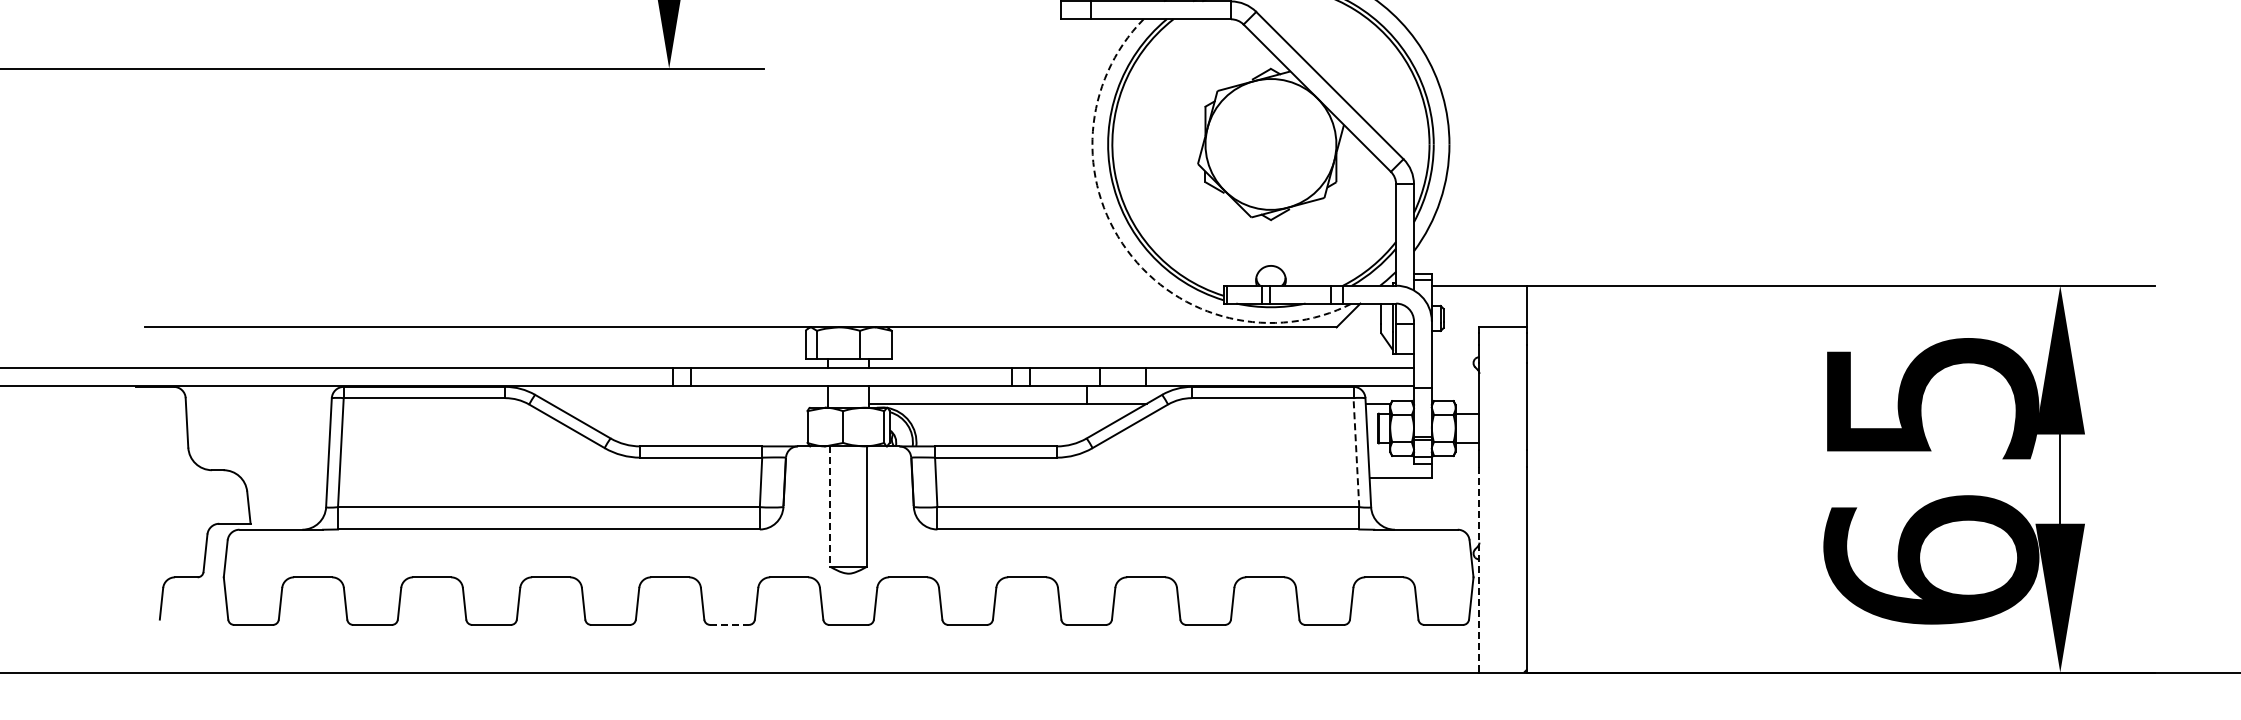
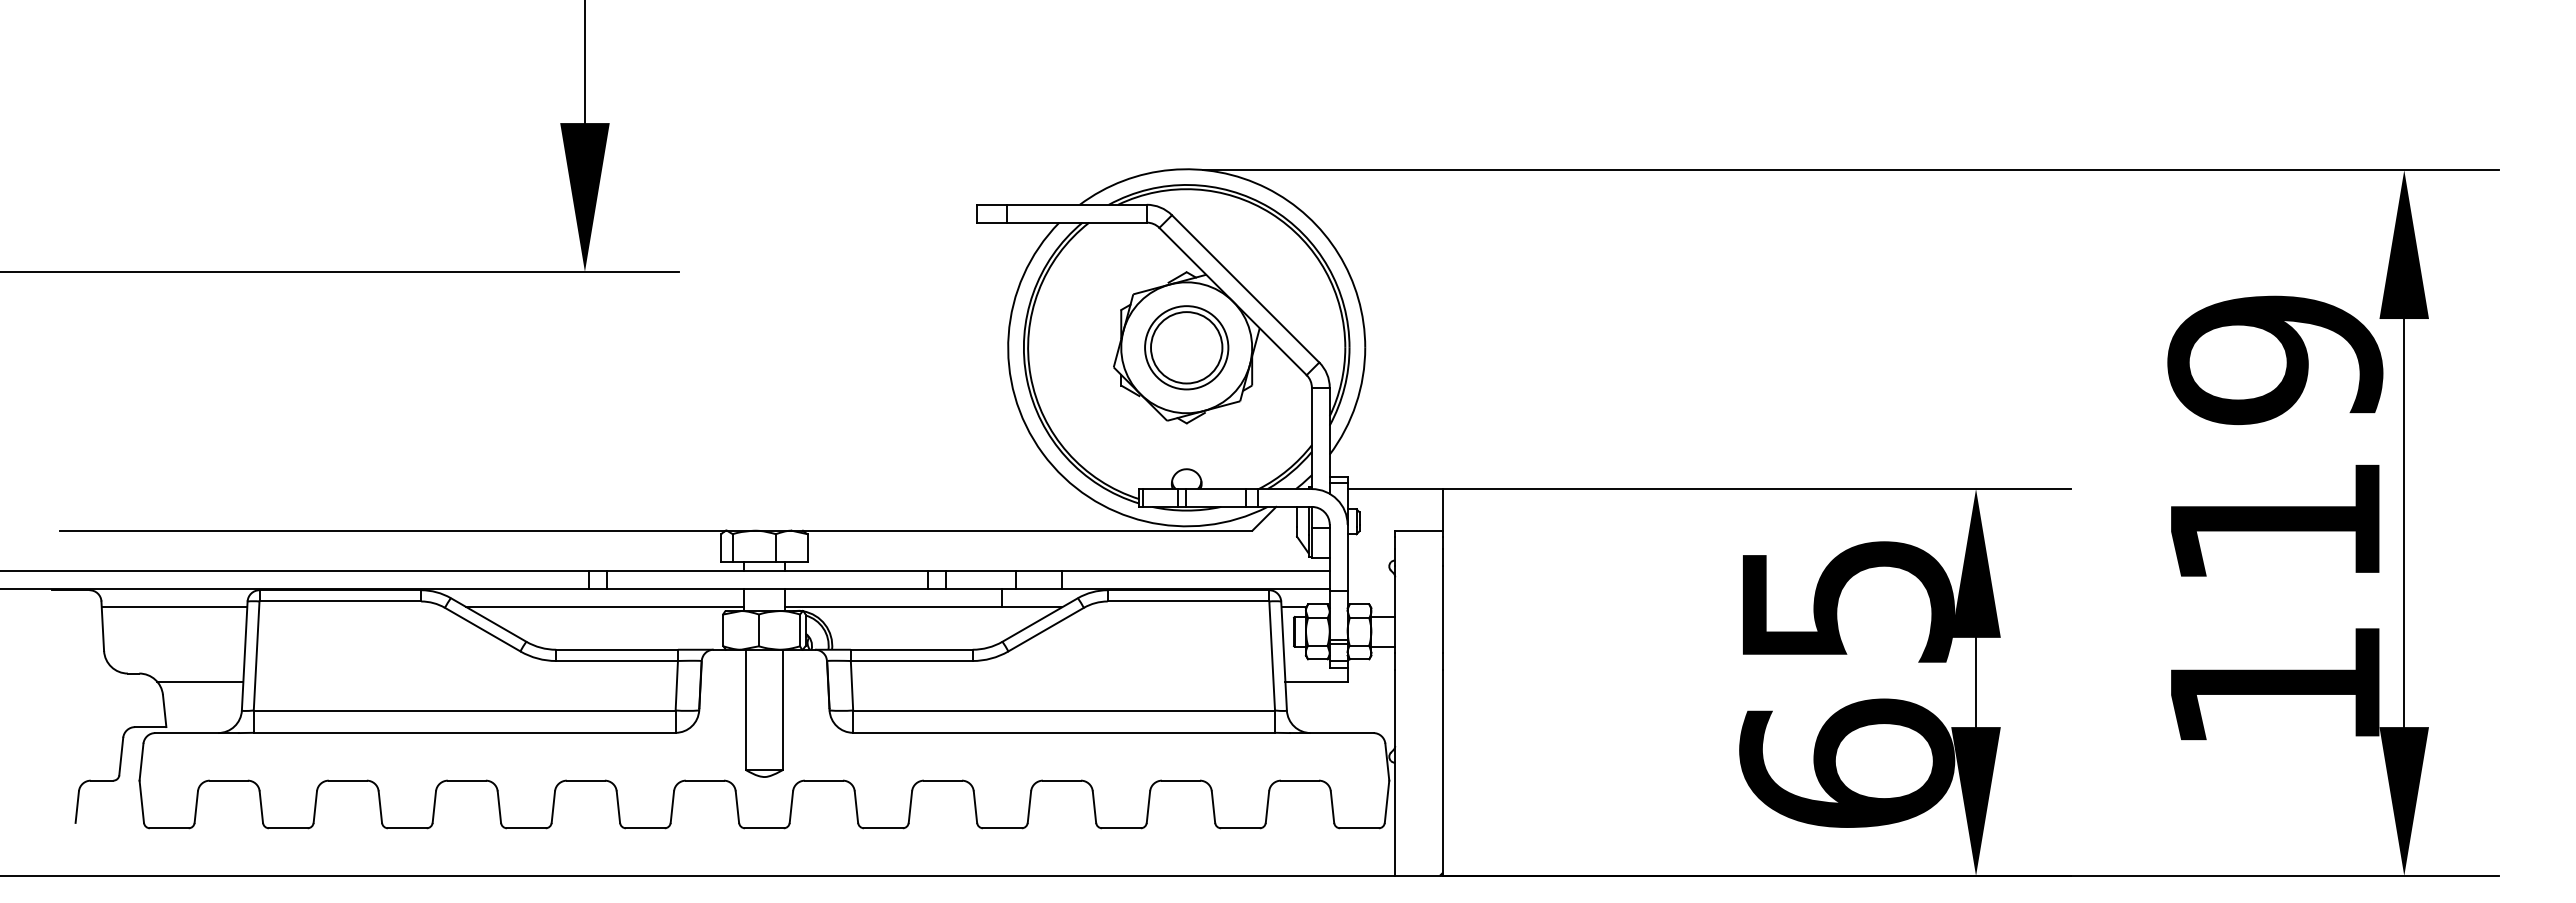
part: (1270, 144) -> (1186, 347), added
arc: (1126, 250) -> (1042, 453), dashed -> solid
line: (258, 404) -> (174, 607), added
line: (689, 404) -> (605, 607), added
line: (1356, 453) -> (1272, 656), dashed -> solid
line: (284, 478) -> (200, 681), added
line: (830, 507) -> (746, 710), dashed -> solid
line: (1479, 570) -> (1395, 773), dashed -> solid
line: (729, 625) -> (645, 828), dashed -> solid

